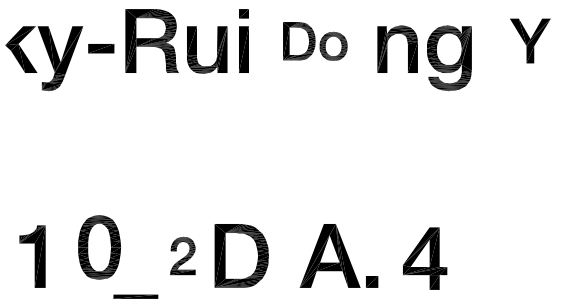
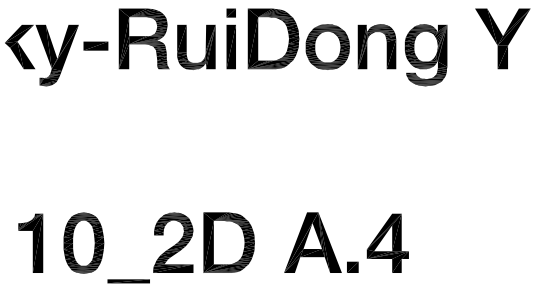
part: (530, 40) -> (503, 38), size x1.43
part: (315, 41) -> (299, 39), size x1.67
part: (99, 247) -> (83, 243), moved
part: (182, 255) -> (172, 242), size x1.67
part: (425, 258) -> (388, 243), moved

